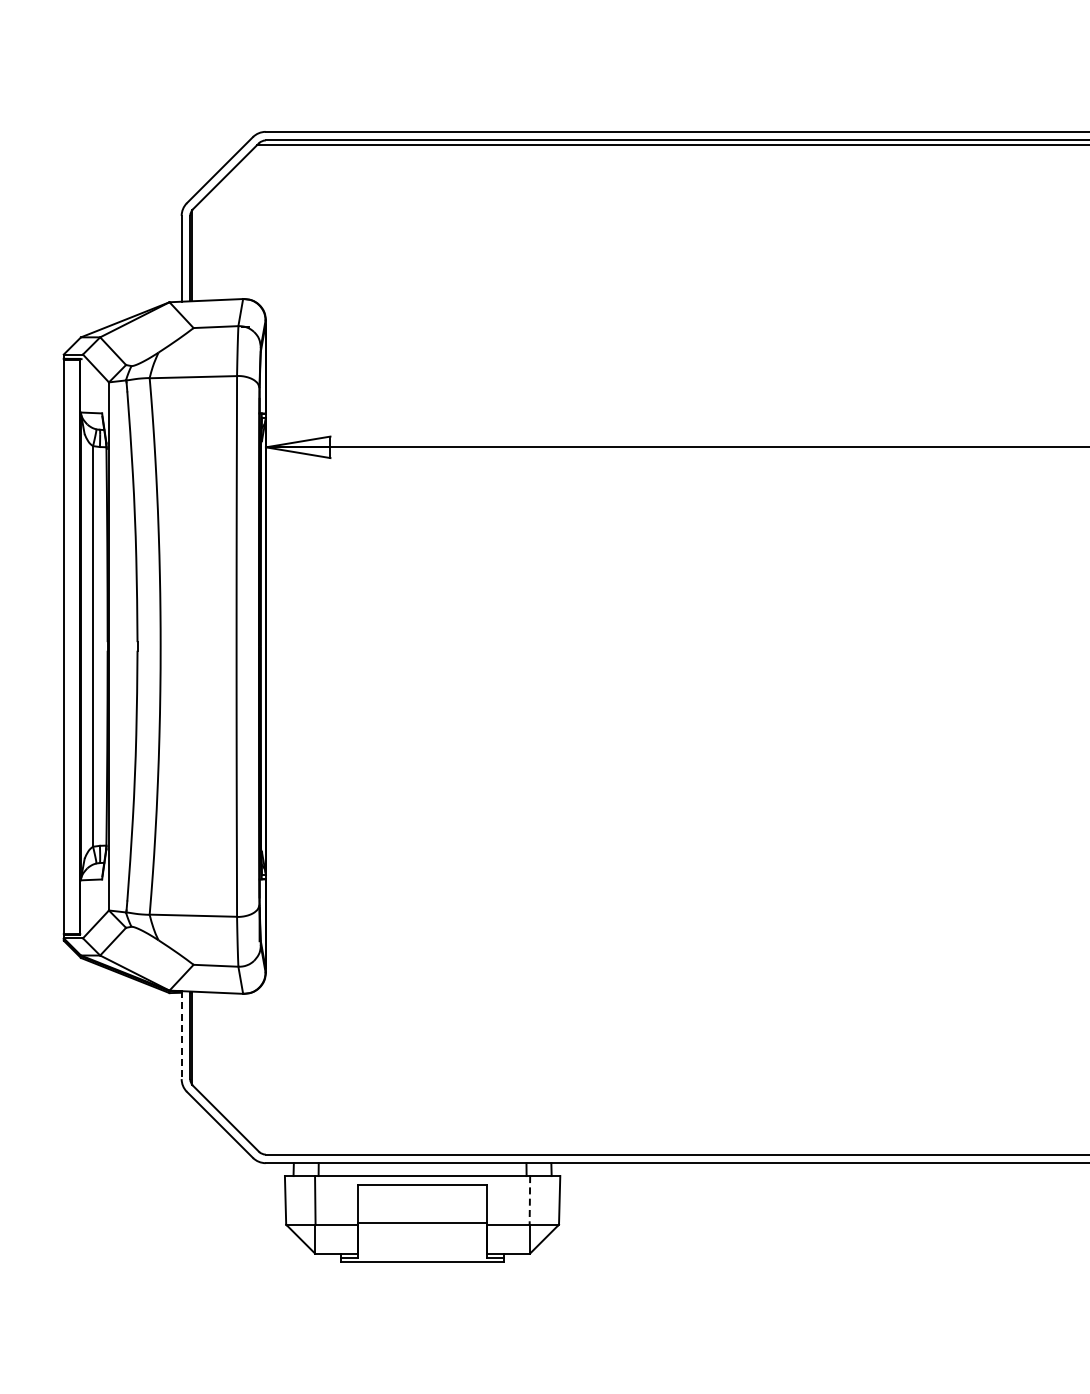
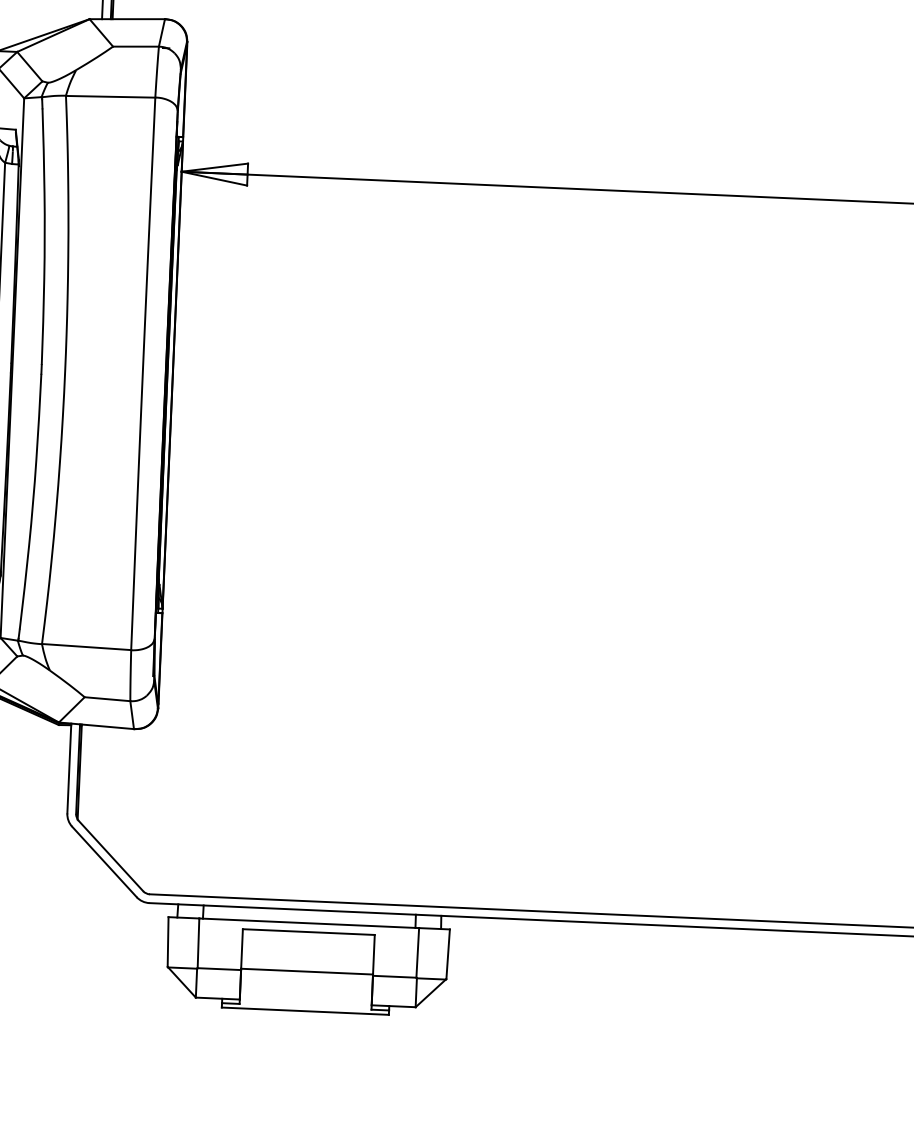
line: (181, 1035) -> (69, 768), dashed -> solid
line: (529, 1200) -> (417, 953), dashed -> solid

